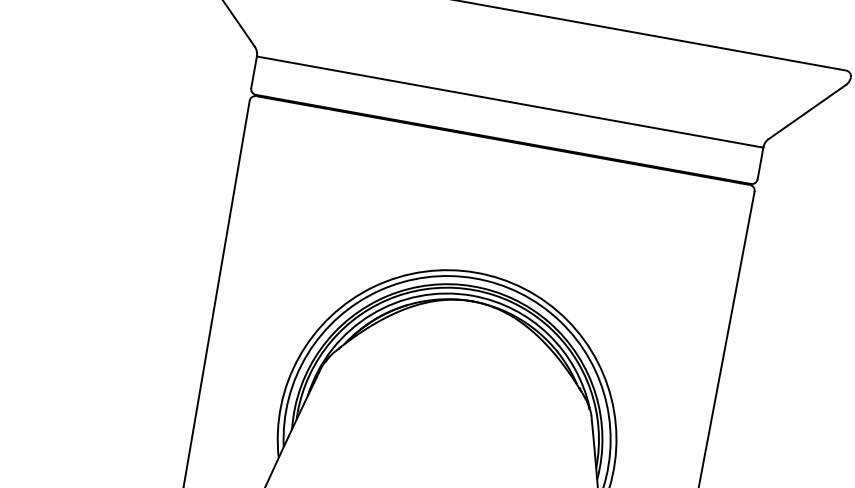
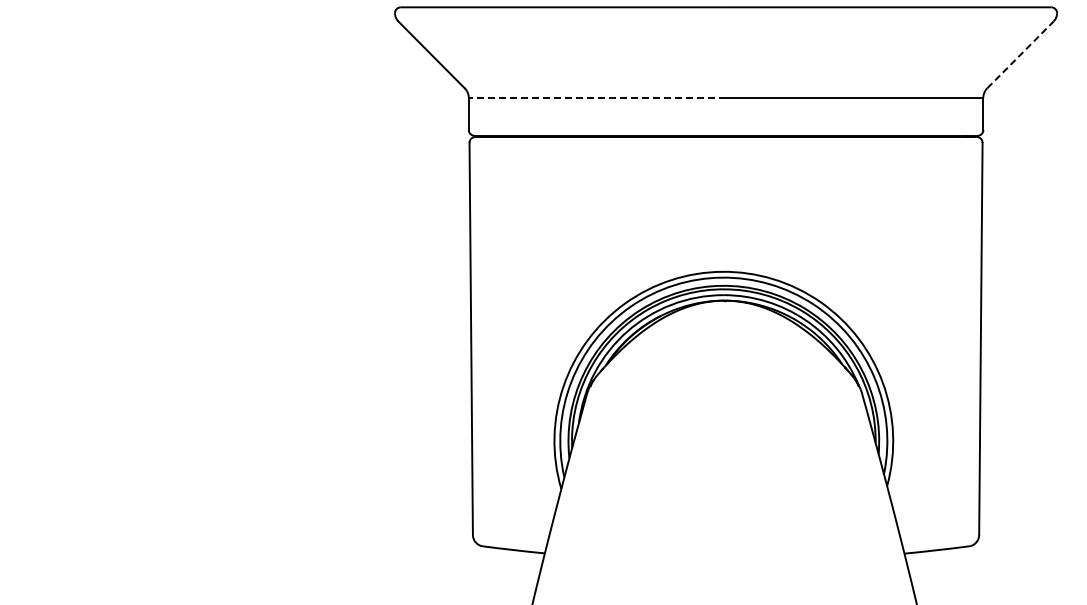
line: (383, 78) -> (597, 97), solid -> dashed
line: (807, 111) -> (1020, 54), solid -> dashed

